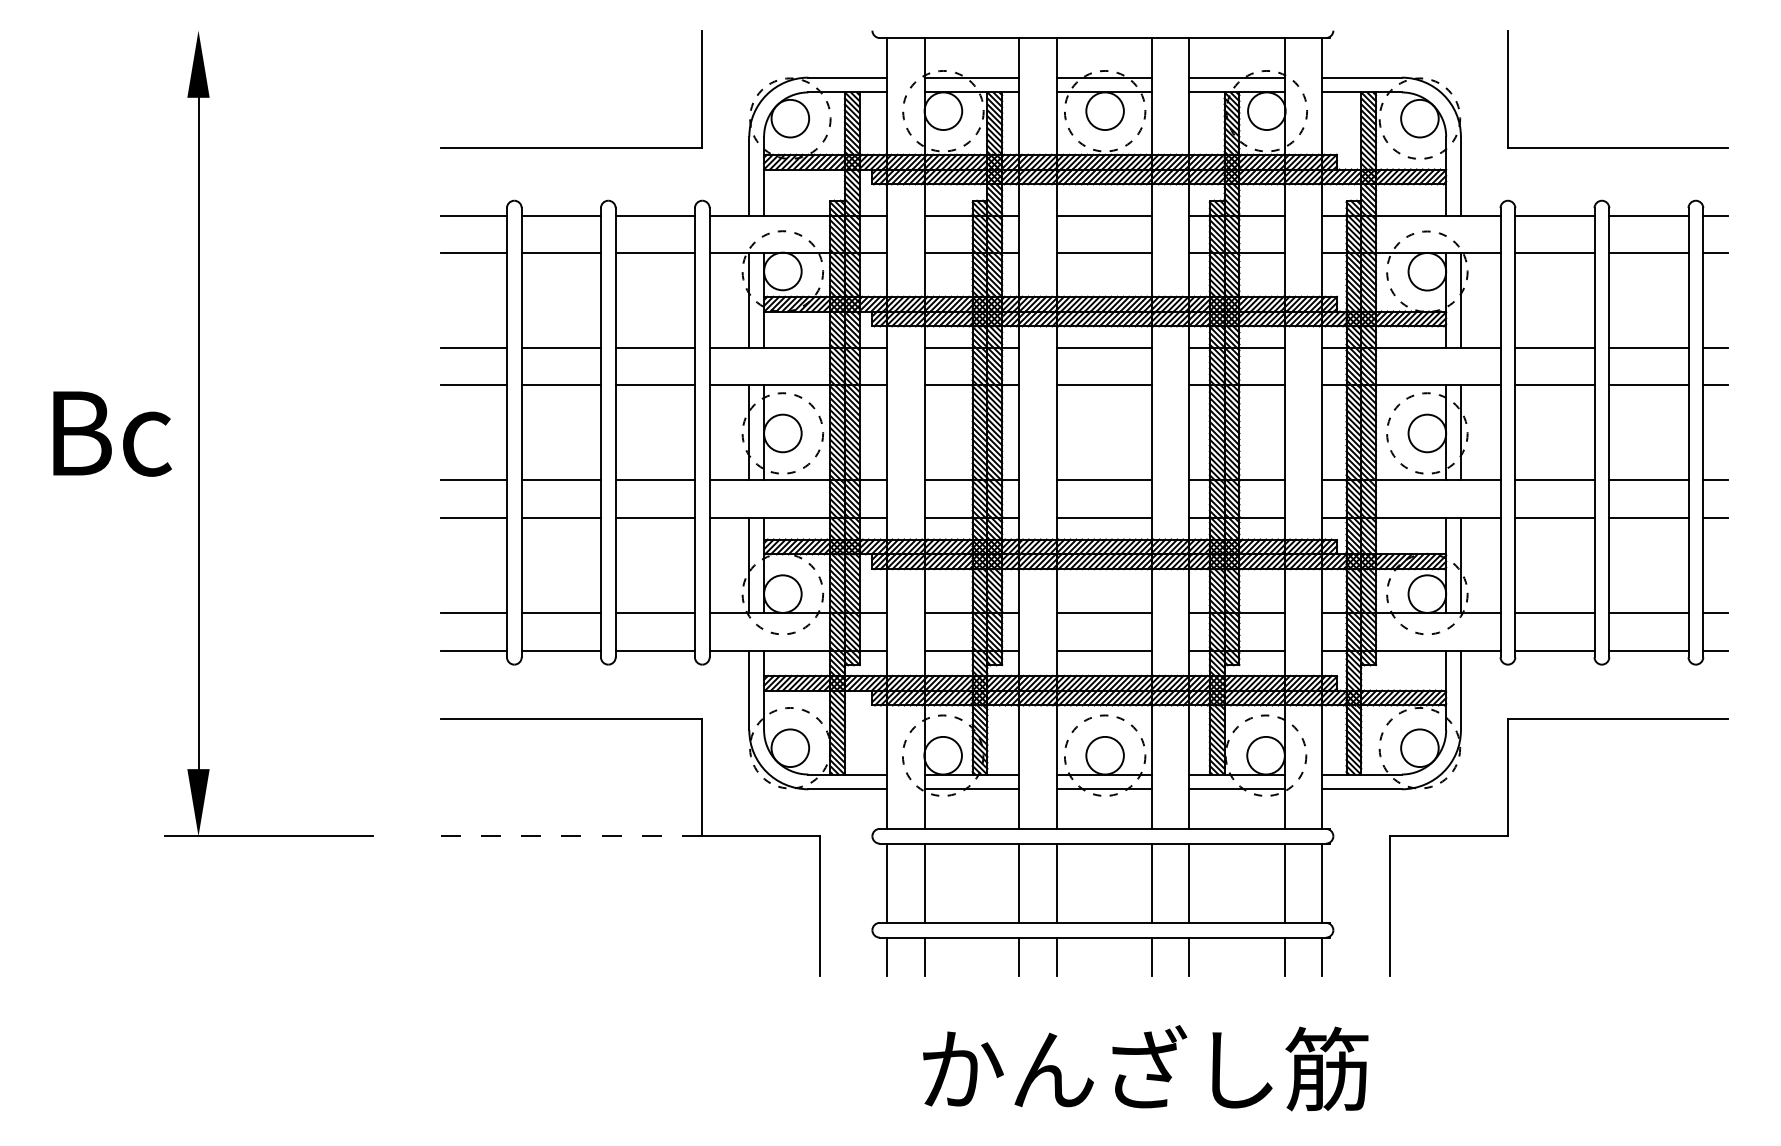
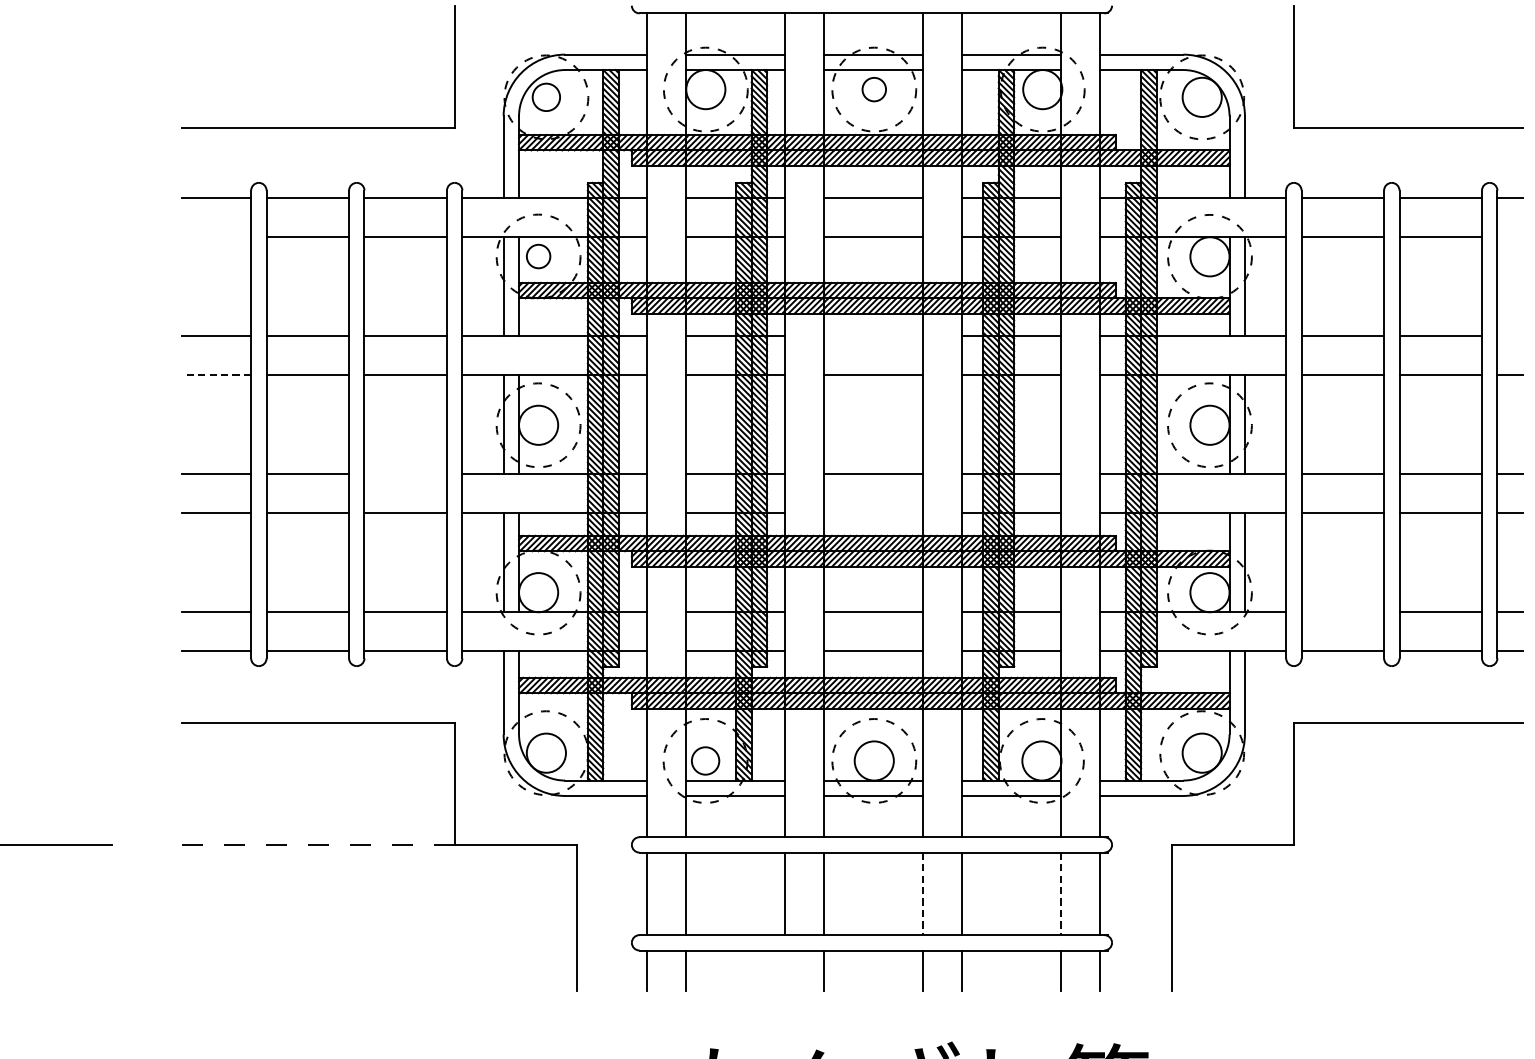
circle: (1104, 111) -> (873, 89), size x0.6
circle: (790, 118) -> (546, 97), size x0.7
line: (473, 253) -> (216, 237), removed
line: (1715, 253) -> (1510, 237), removed
circle: (782, 271) -> (538, 256), size x0.6
line: (1104, 347) -> (873, 335), removed
line: (1715, 347) -> (1510, 335), removed
line: (473, 385) -> (216, 375), solid -> dashed
line: (654, 480) -> (404, 474), removed
line: (1104, 517) -> (873, 512), removed
line: (1554, 612) -> (1342, 611), removed
circle: (942, 755) -> (704, 760), size x0.7
line: (1151, 883) -> (922, 894), solid -> dashed
line: (1284, 883) -> (1061, 894), solid -> dashed
line: (1019, 956) -> (785, 970), removed

